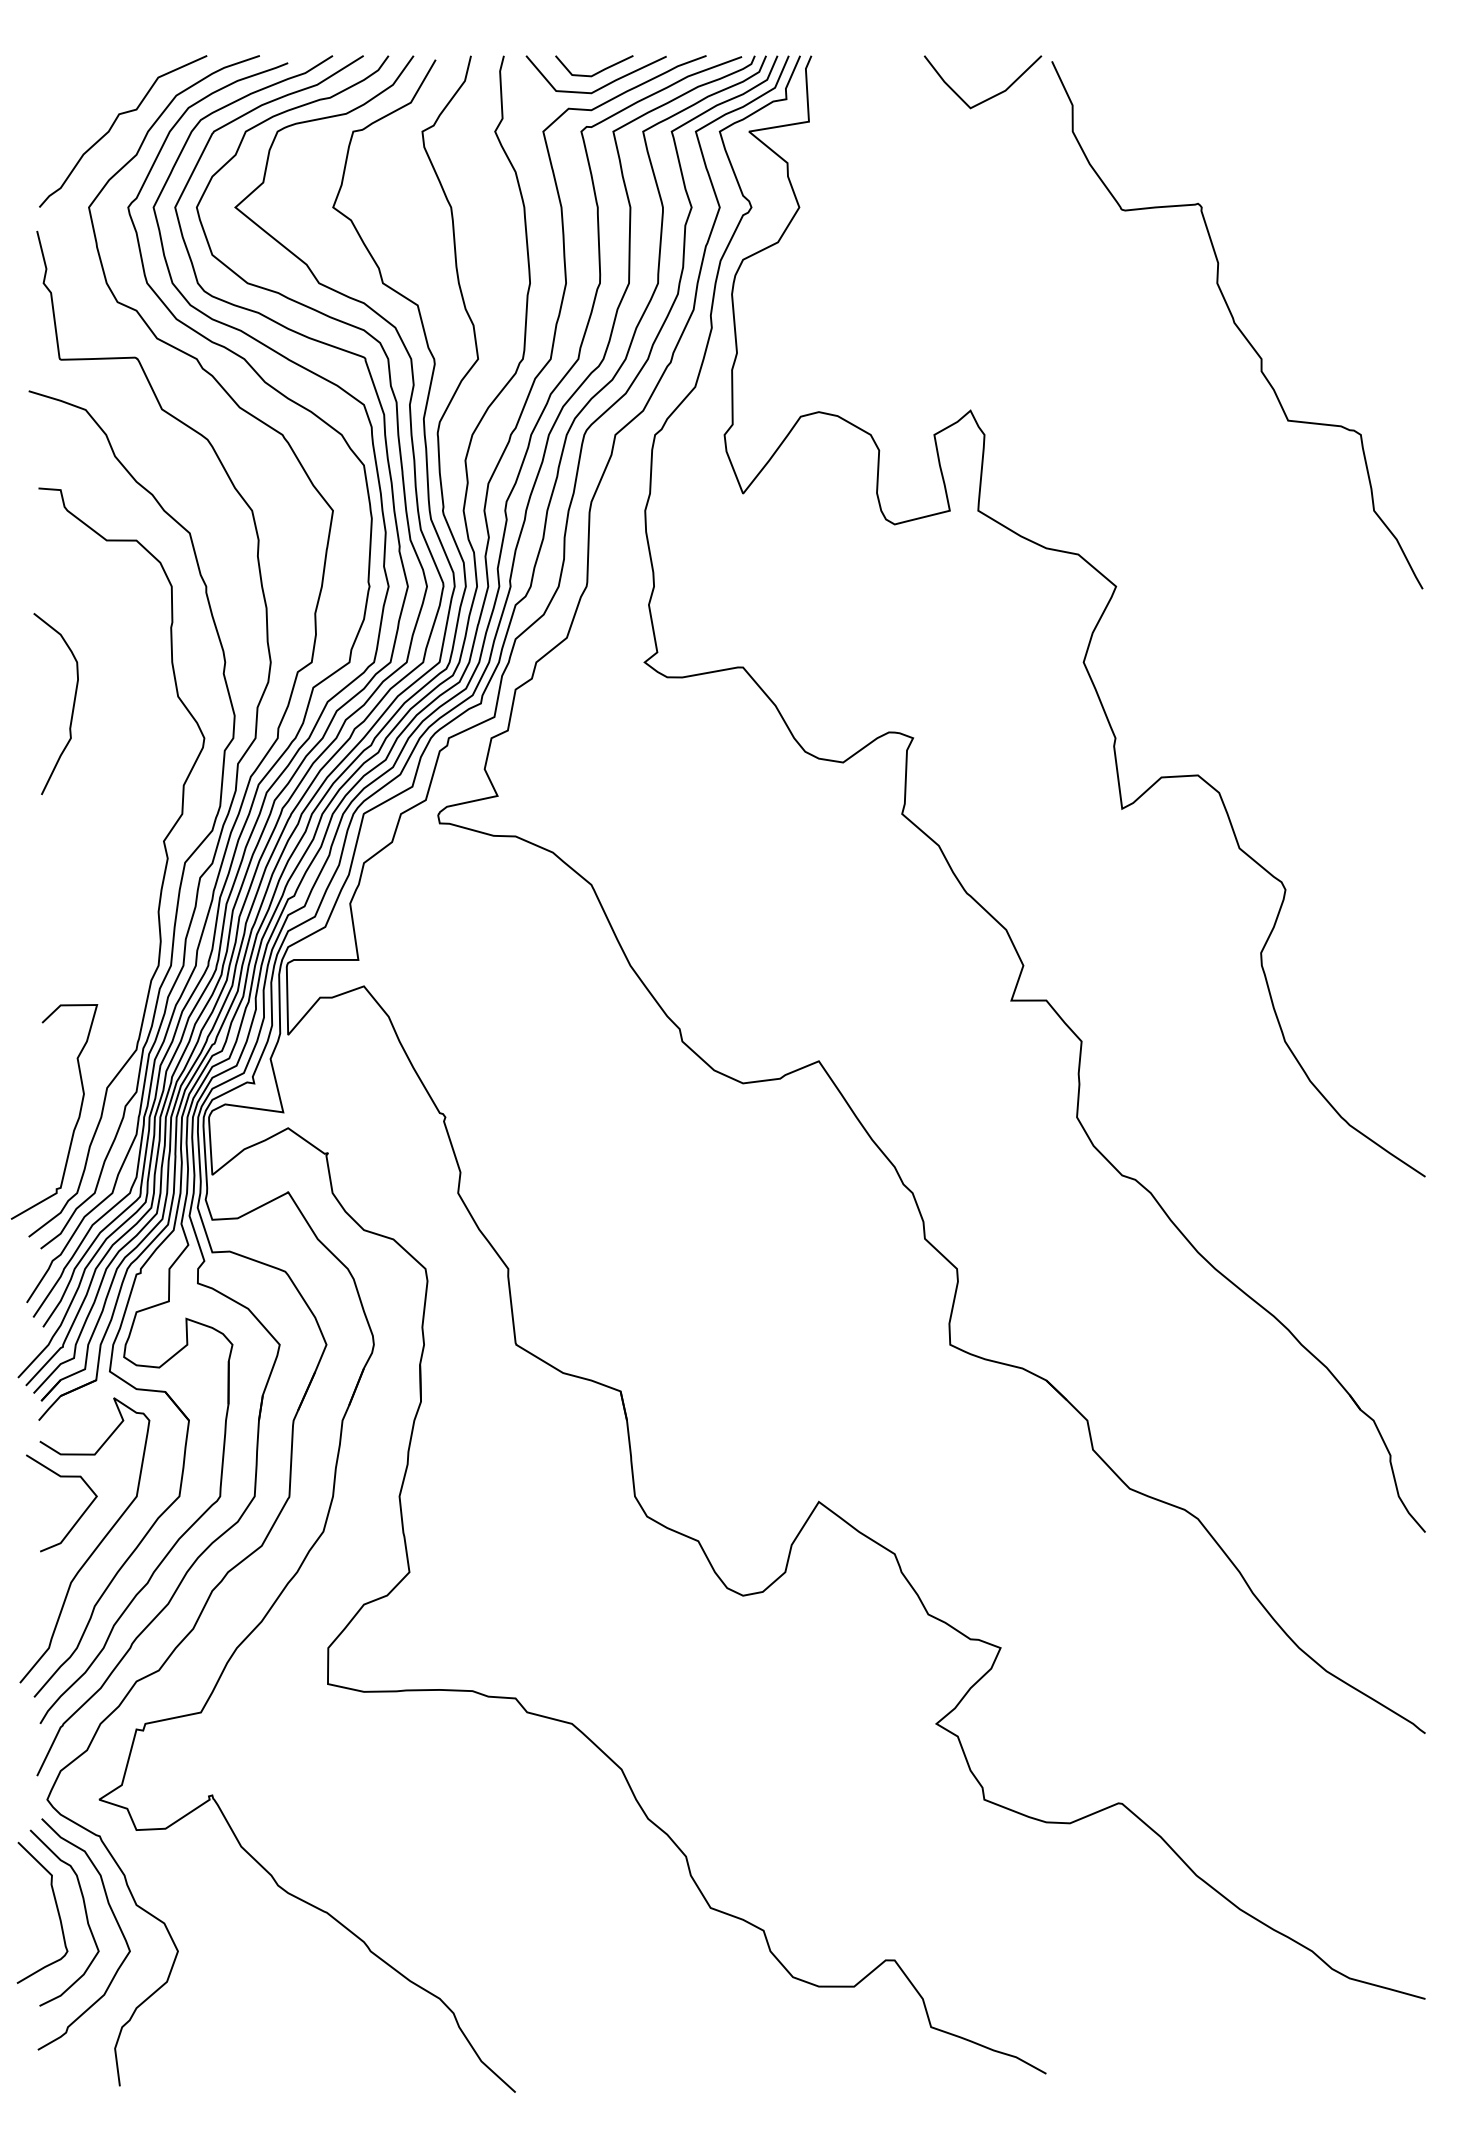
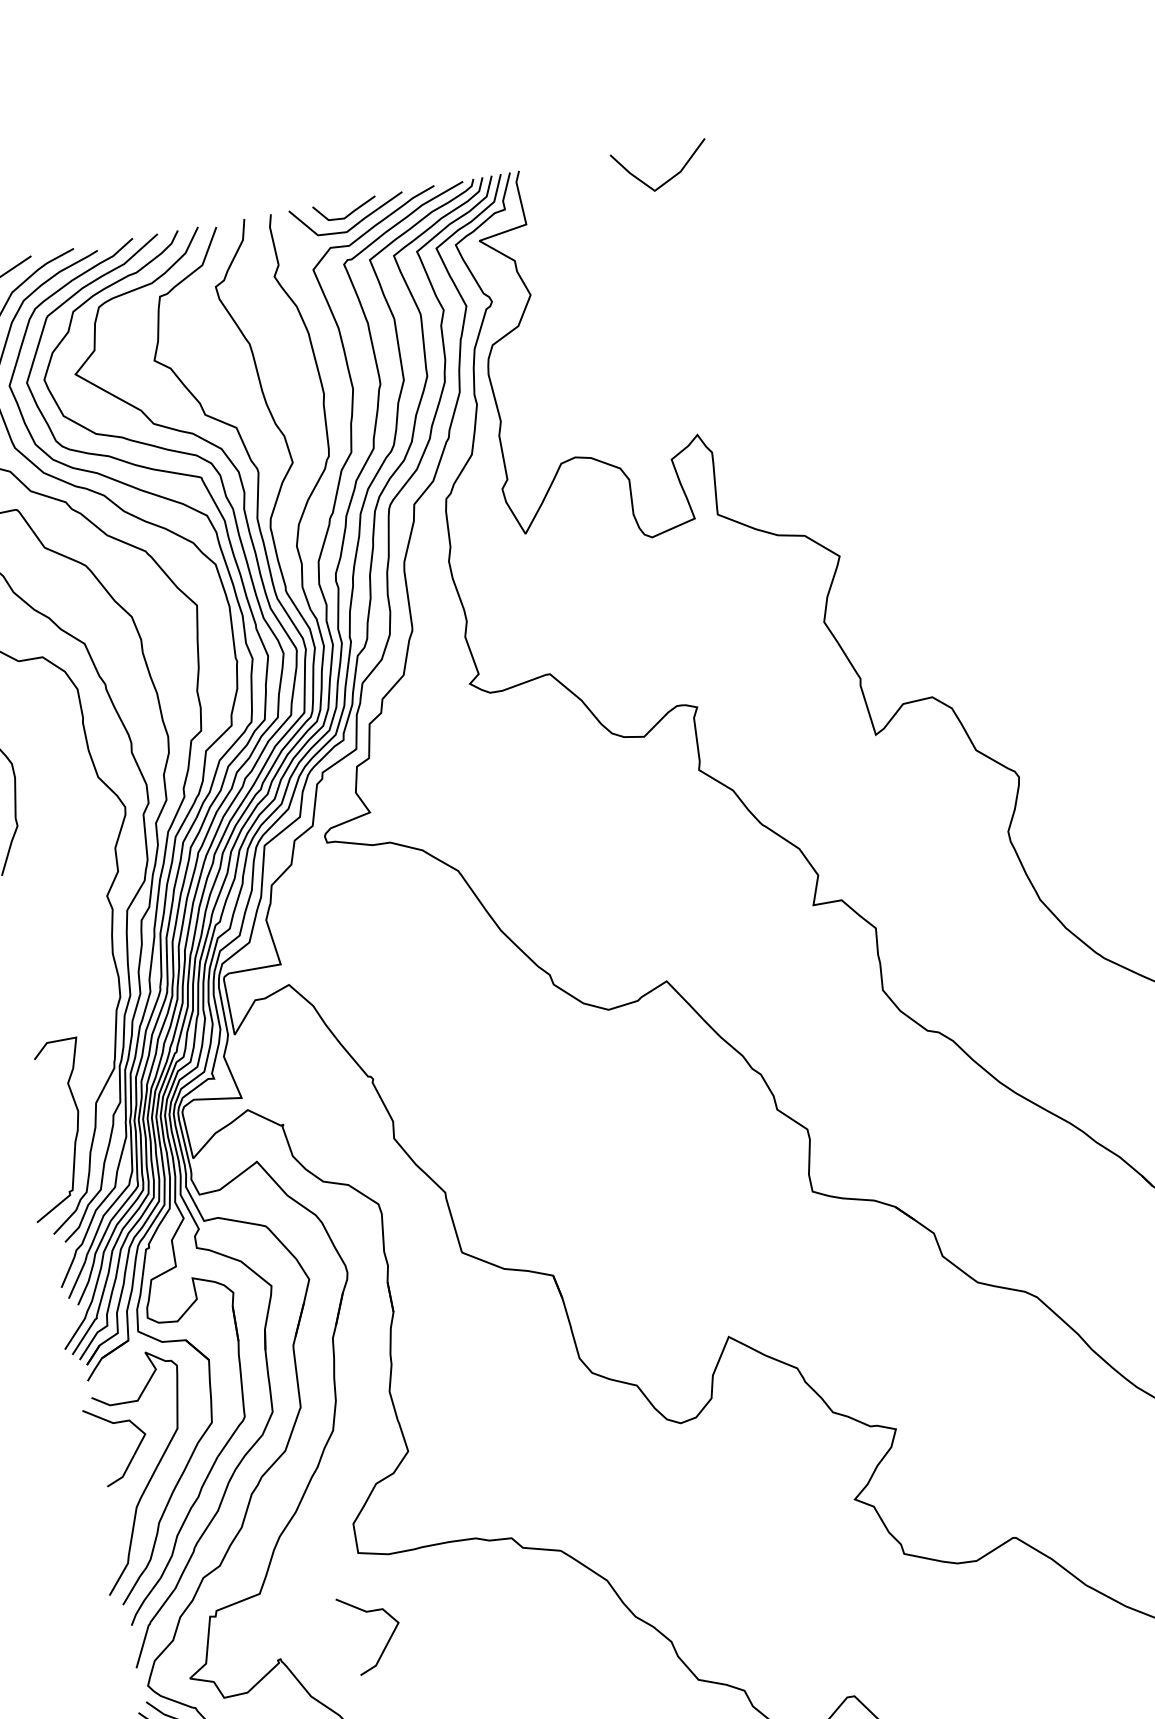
curve: (1237, 325) -> (900, 328), removed
curve: (345, 1795) -> (388, 1640), added

